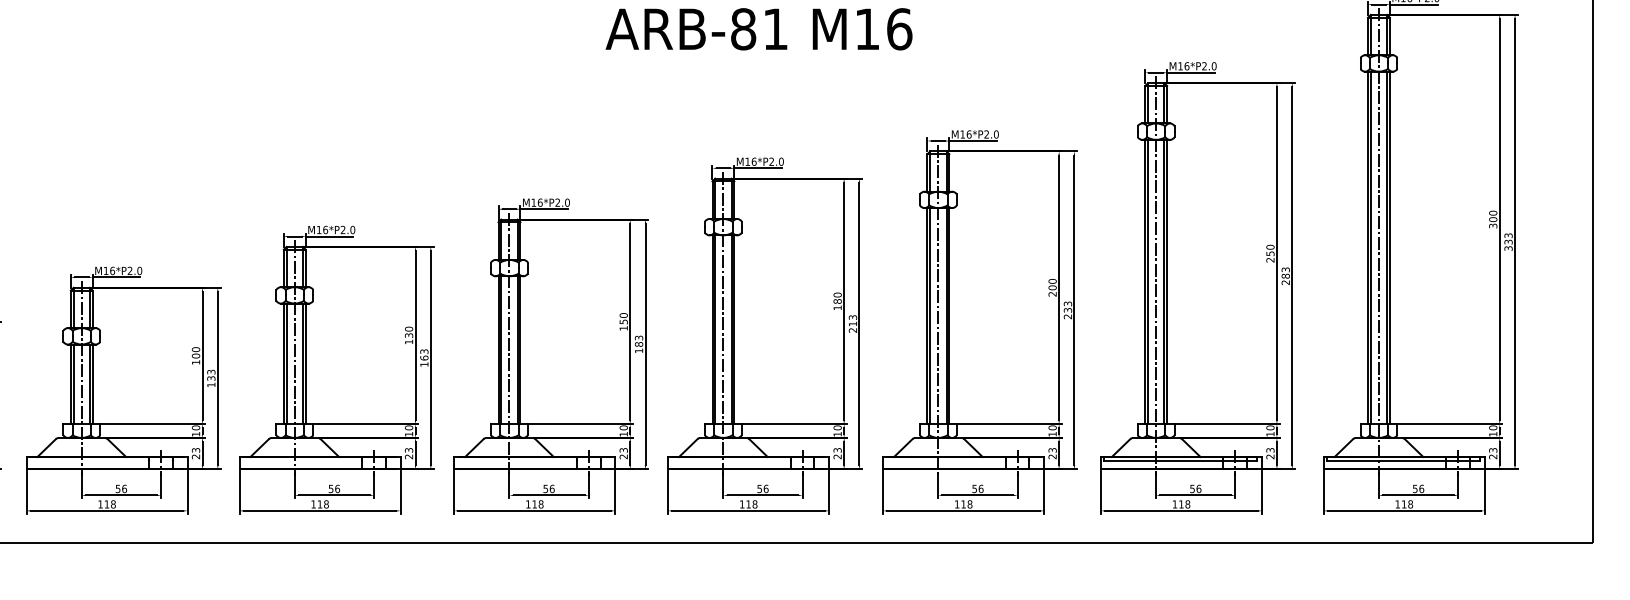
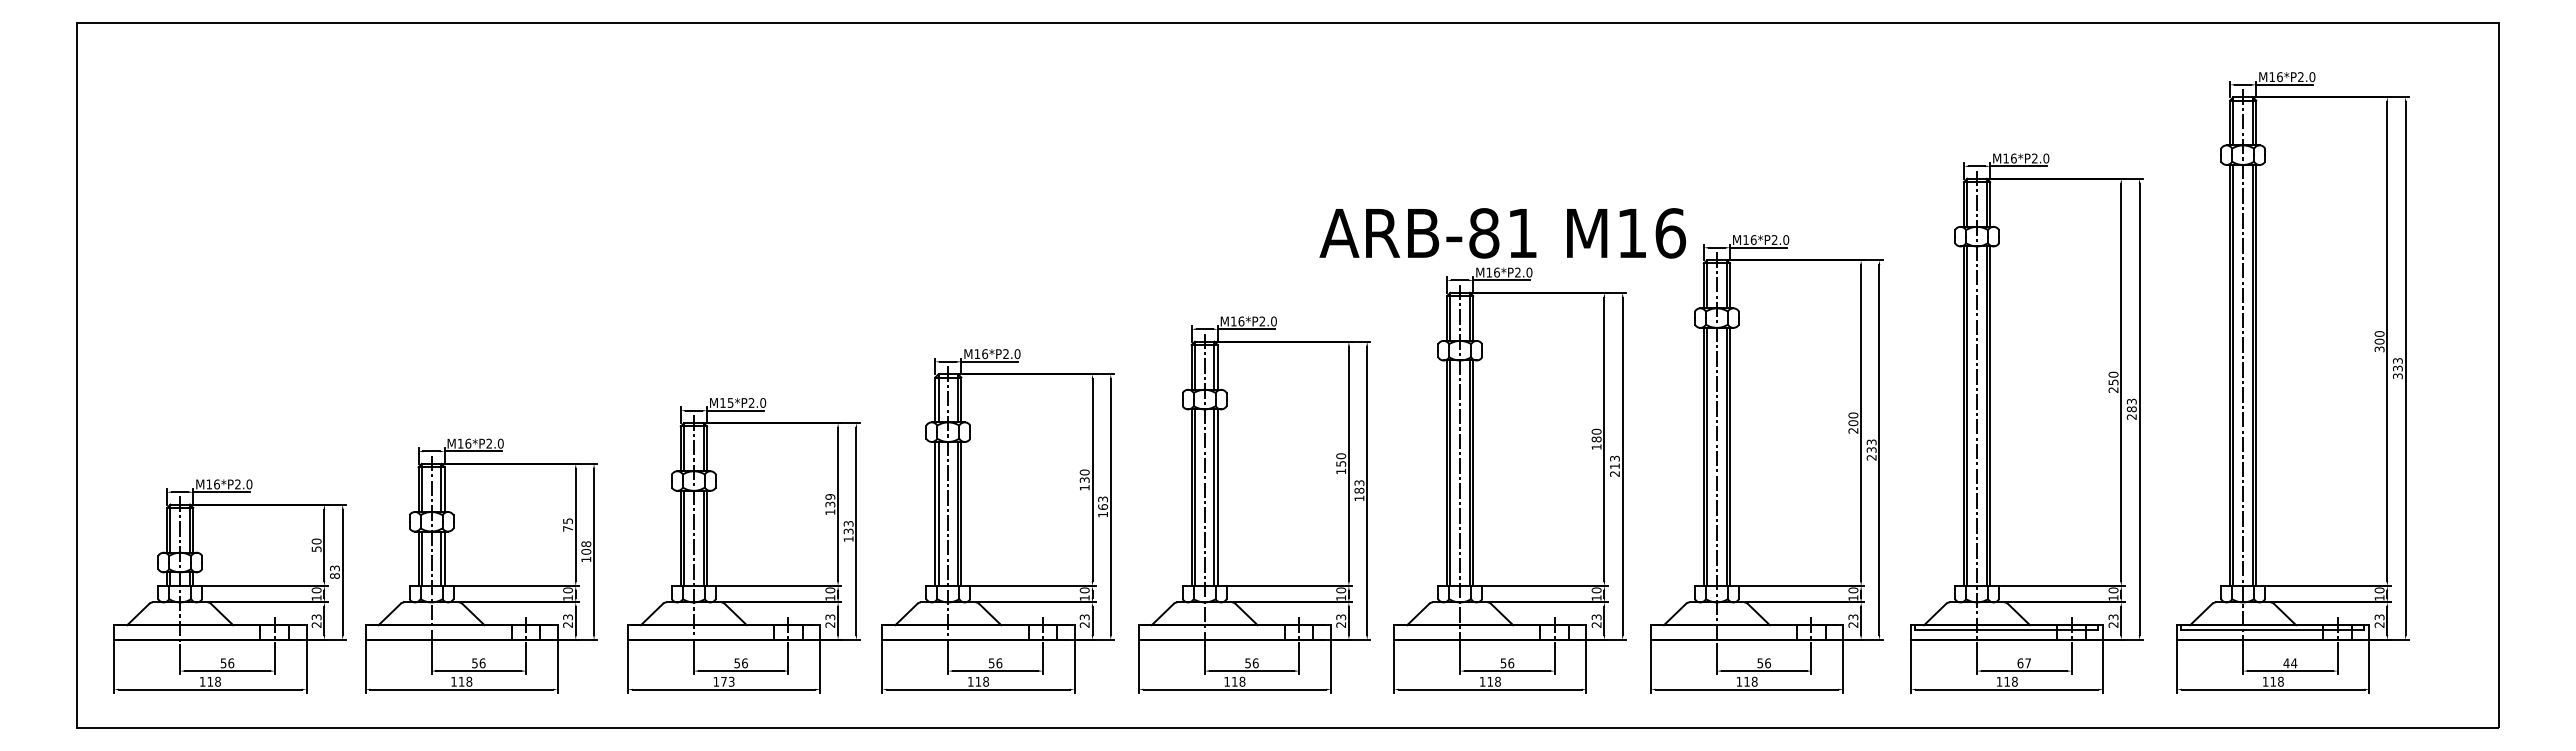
text: (758, 29) -> (1502, 233), moved
text: (112, 270) -> (730, 402), M16*P2.0 -> M15*P2.0
text: (196, 352) -> (830, 500), 100 -> 139
text: (1195, 489) -> (2024, 663), 56 -> 67
text: (1418, 489) -> (2290, 663), 56 -> 44
text: (109, 504) -> (727, 681), 118 -> 173

